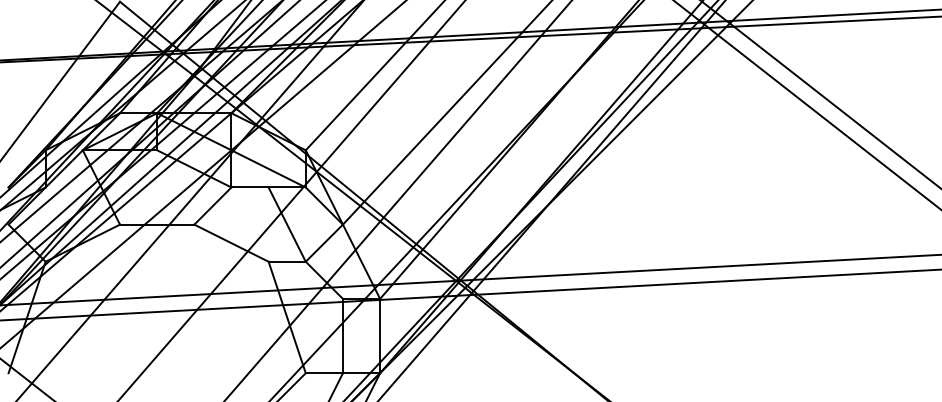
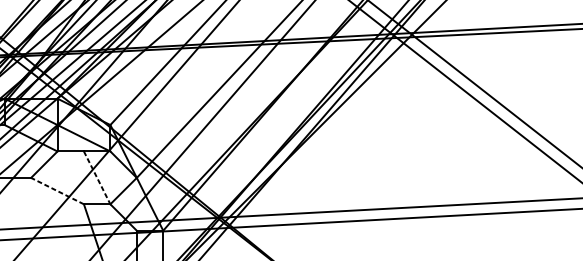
line: (287, 224) -> (97, 177), solid -> dashed
line: (231, 242) -> (57, 190), solid -> dashed

